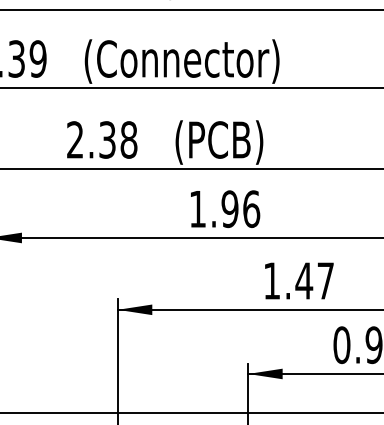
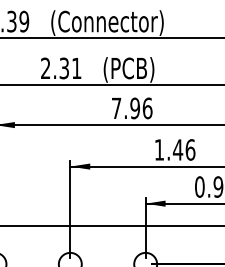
text: (128, 140) -> (76, 68), 2.38 -> 2.31
text: (197, 207) -> (116, 107), 1.96 -> 7.96
text: (325, 280) -> (190, 149), 1.47 -> 1.46

